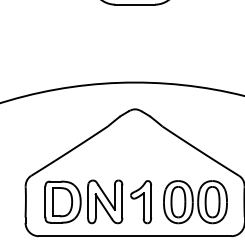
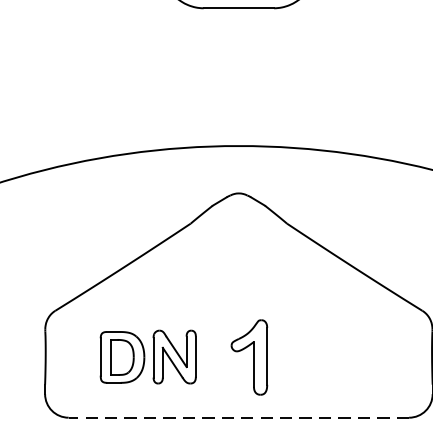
part: (83, 201) -> (147, 356), size x0.7
part: (195, 202) -> (345, 358), removed
line: (134, 236) -> (237, 418), solid -> dashed

